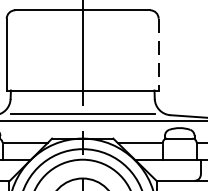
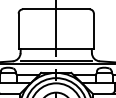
line: (157, 54) -> (93, 31), dashed -> solid

